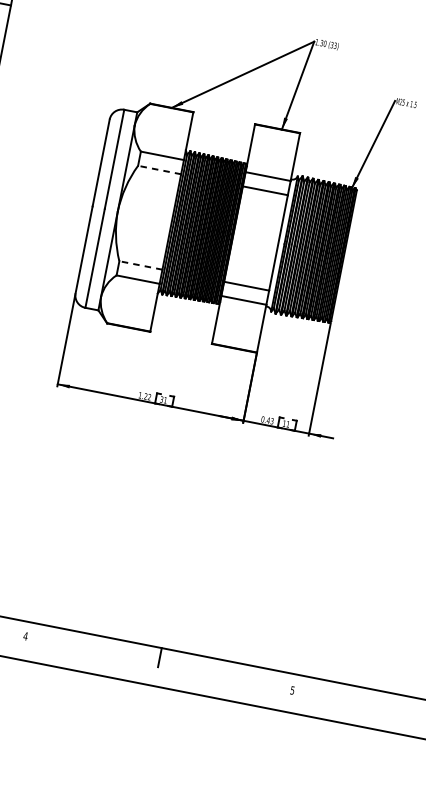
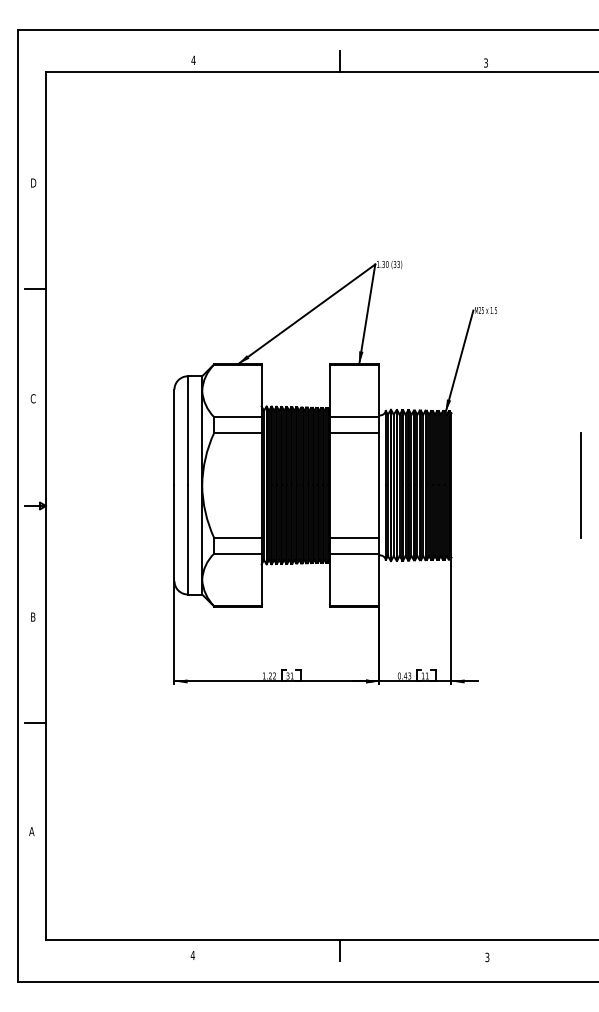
line: (159, 169) -> (237, 432), dashed -> solid
line: (140, 265) -> (237, 538), dashed -> solid
text: (292, 689) -> (487, 956), 5 -> 3

